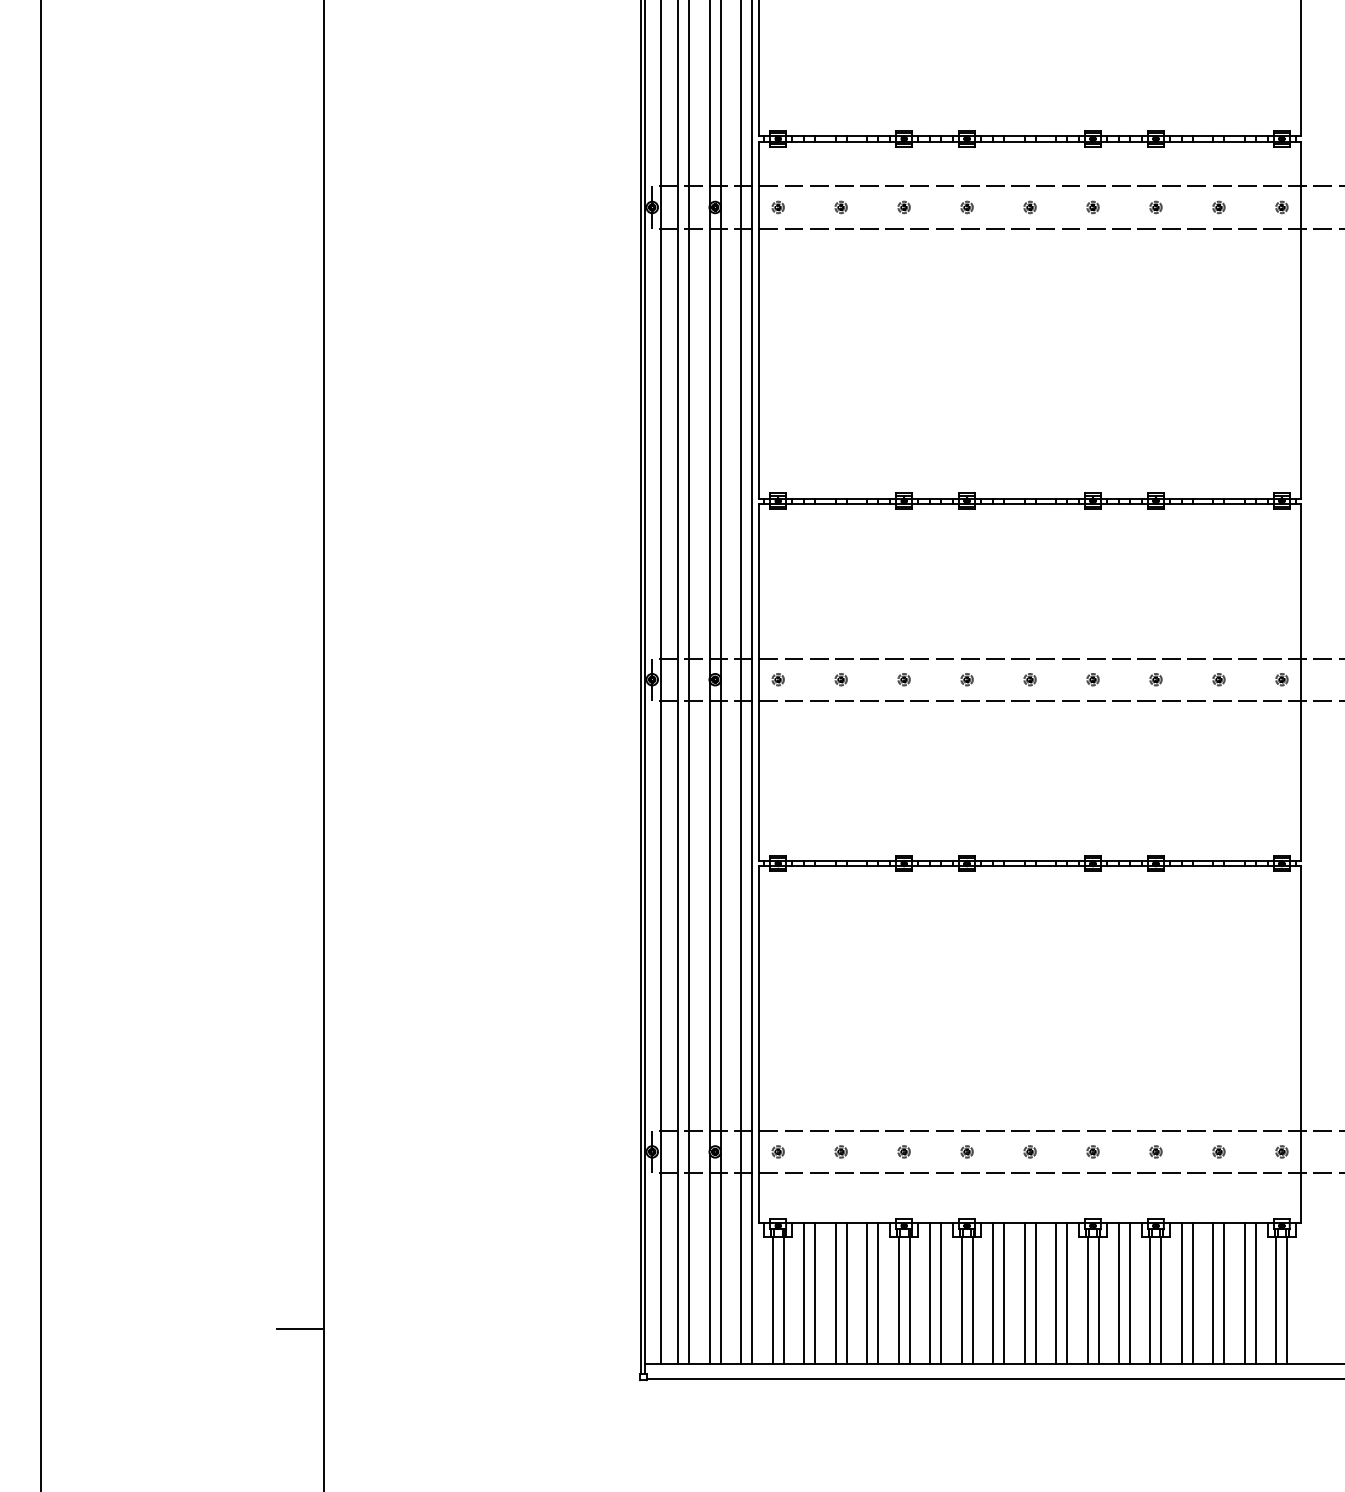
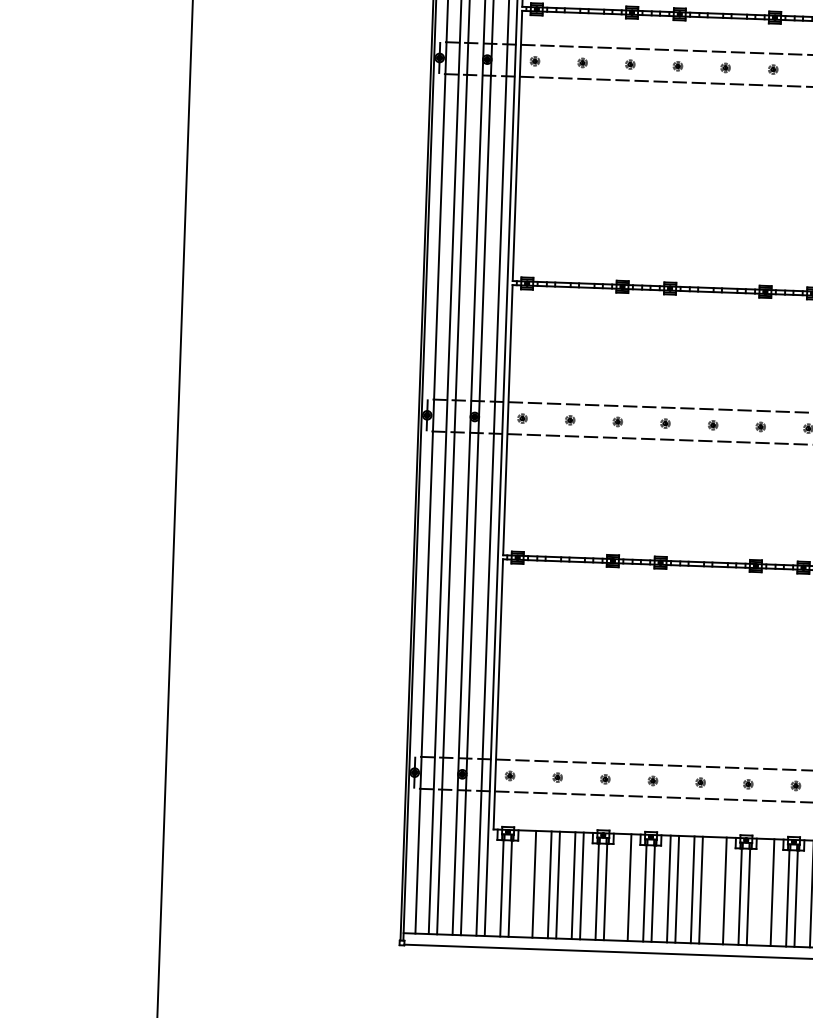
line: (804, 1293) -> (526, 883), removed
line: (930, 1293) -> (621, 887), removed
line: (1056, 1293) -> (716, 890), removed
line: (1118, 1293) -> (763, 892), removed
line: (299, 1329) -> (143, 897), removed

